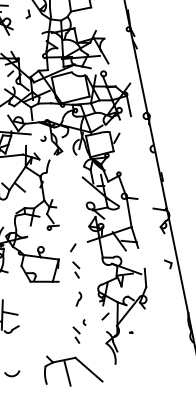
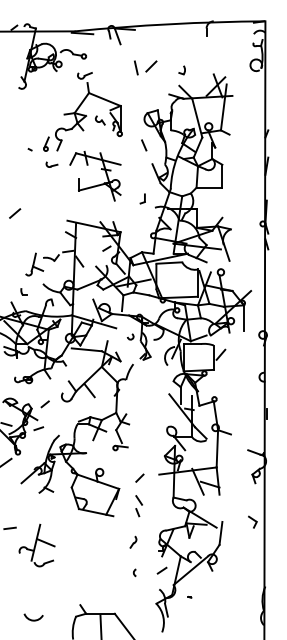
part: (27, 13) -> (142, 198), moved
part: (78, 298) -> (133, 541), size x0.71
part: (77, 335) -> (122, 586), removed

